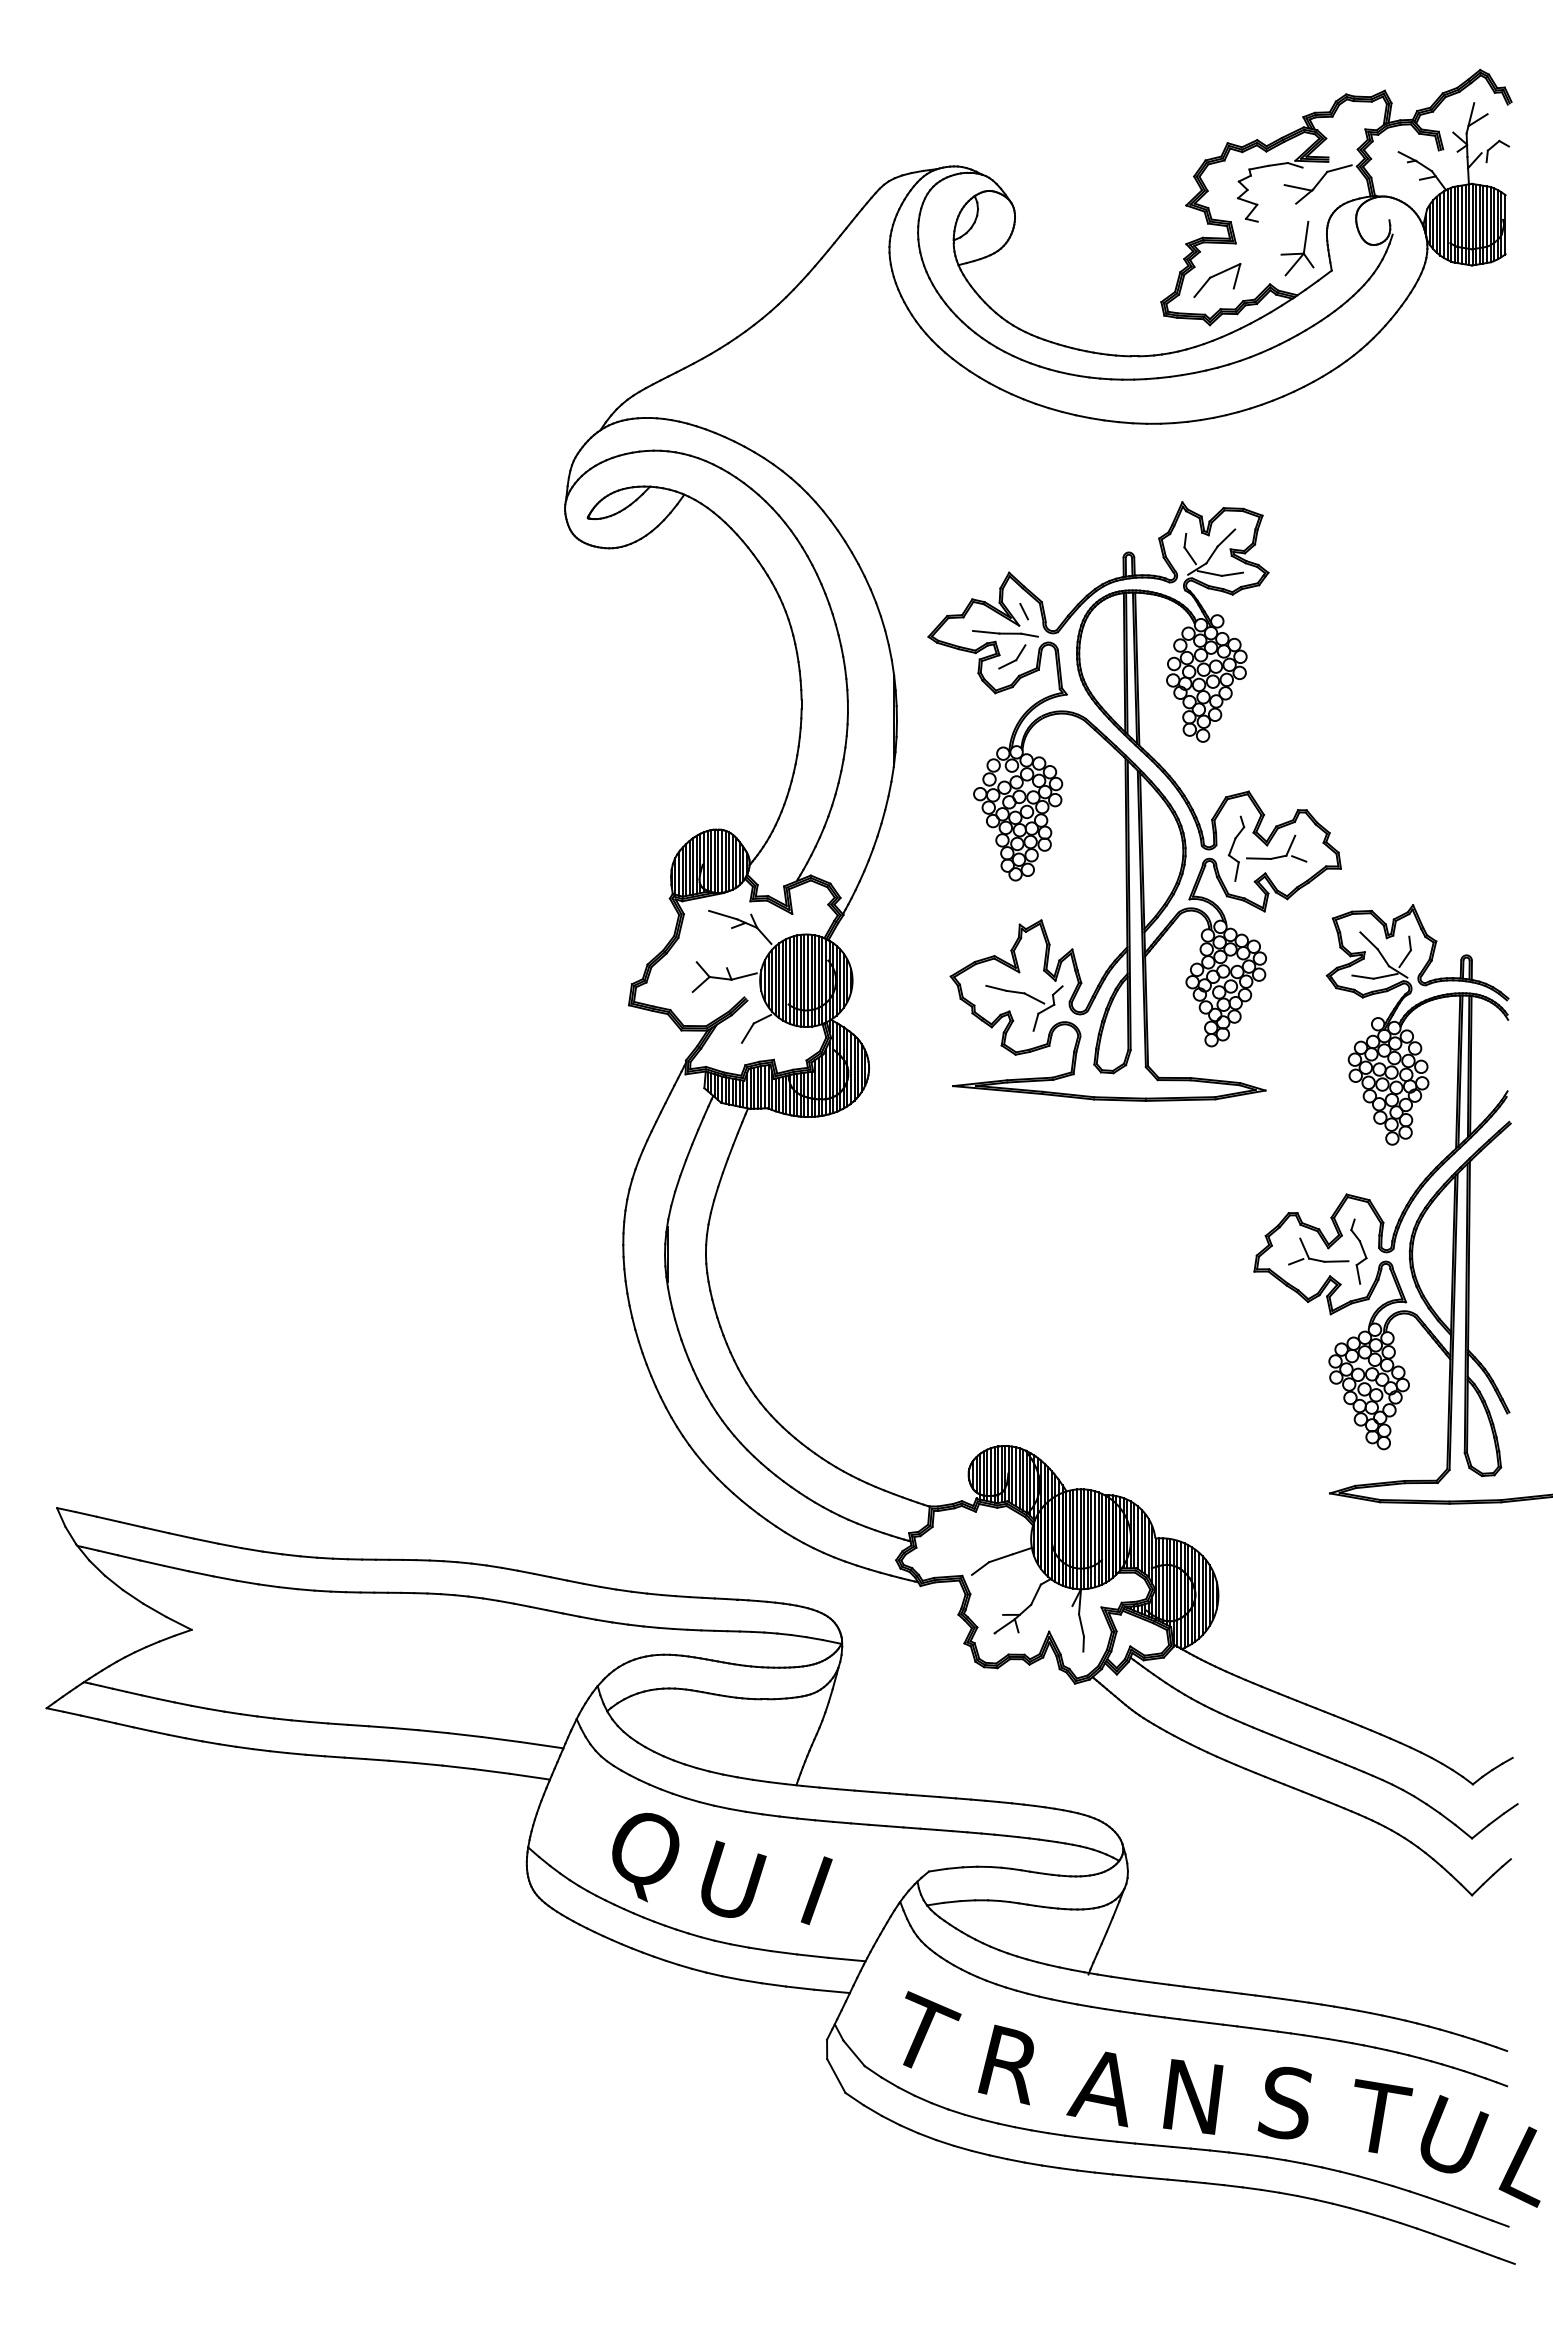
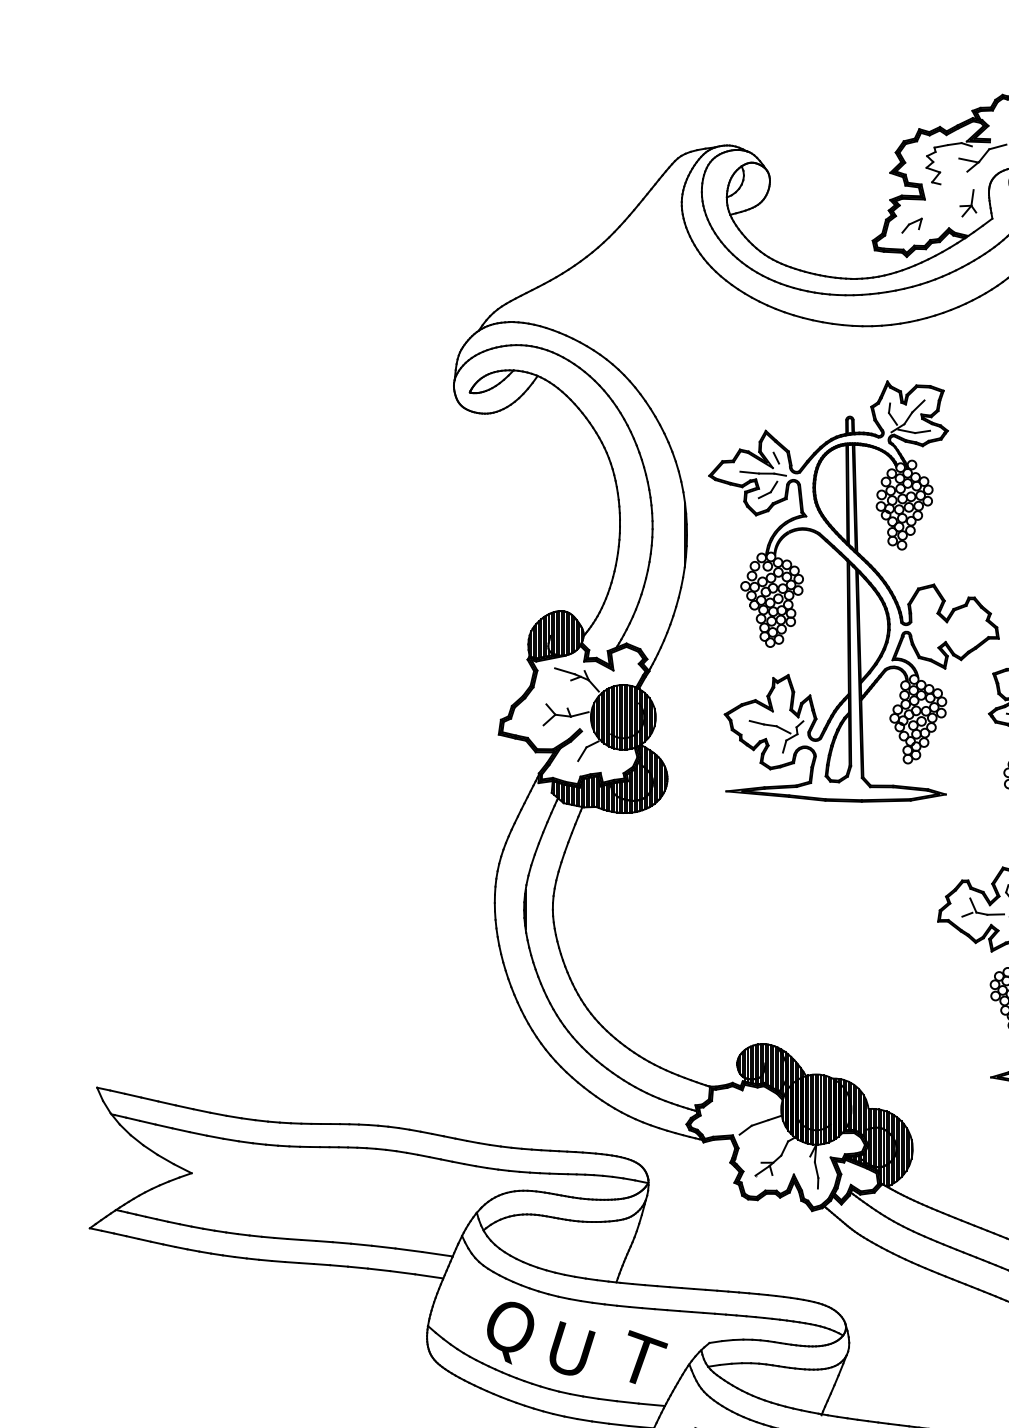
part: (1297, 248) -> (968, 203), size x0.7
part: (1217, 280) -> (912, 225), size x0.6
part: (1266, 857) -> (946, 630), removed
text: (835, 1891) -> (643, 1357), I -> T

